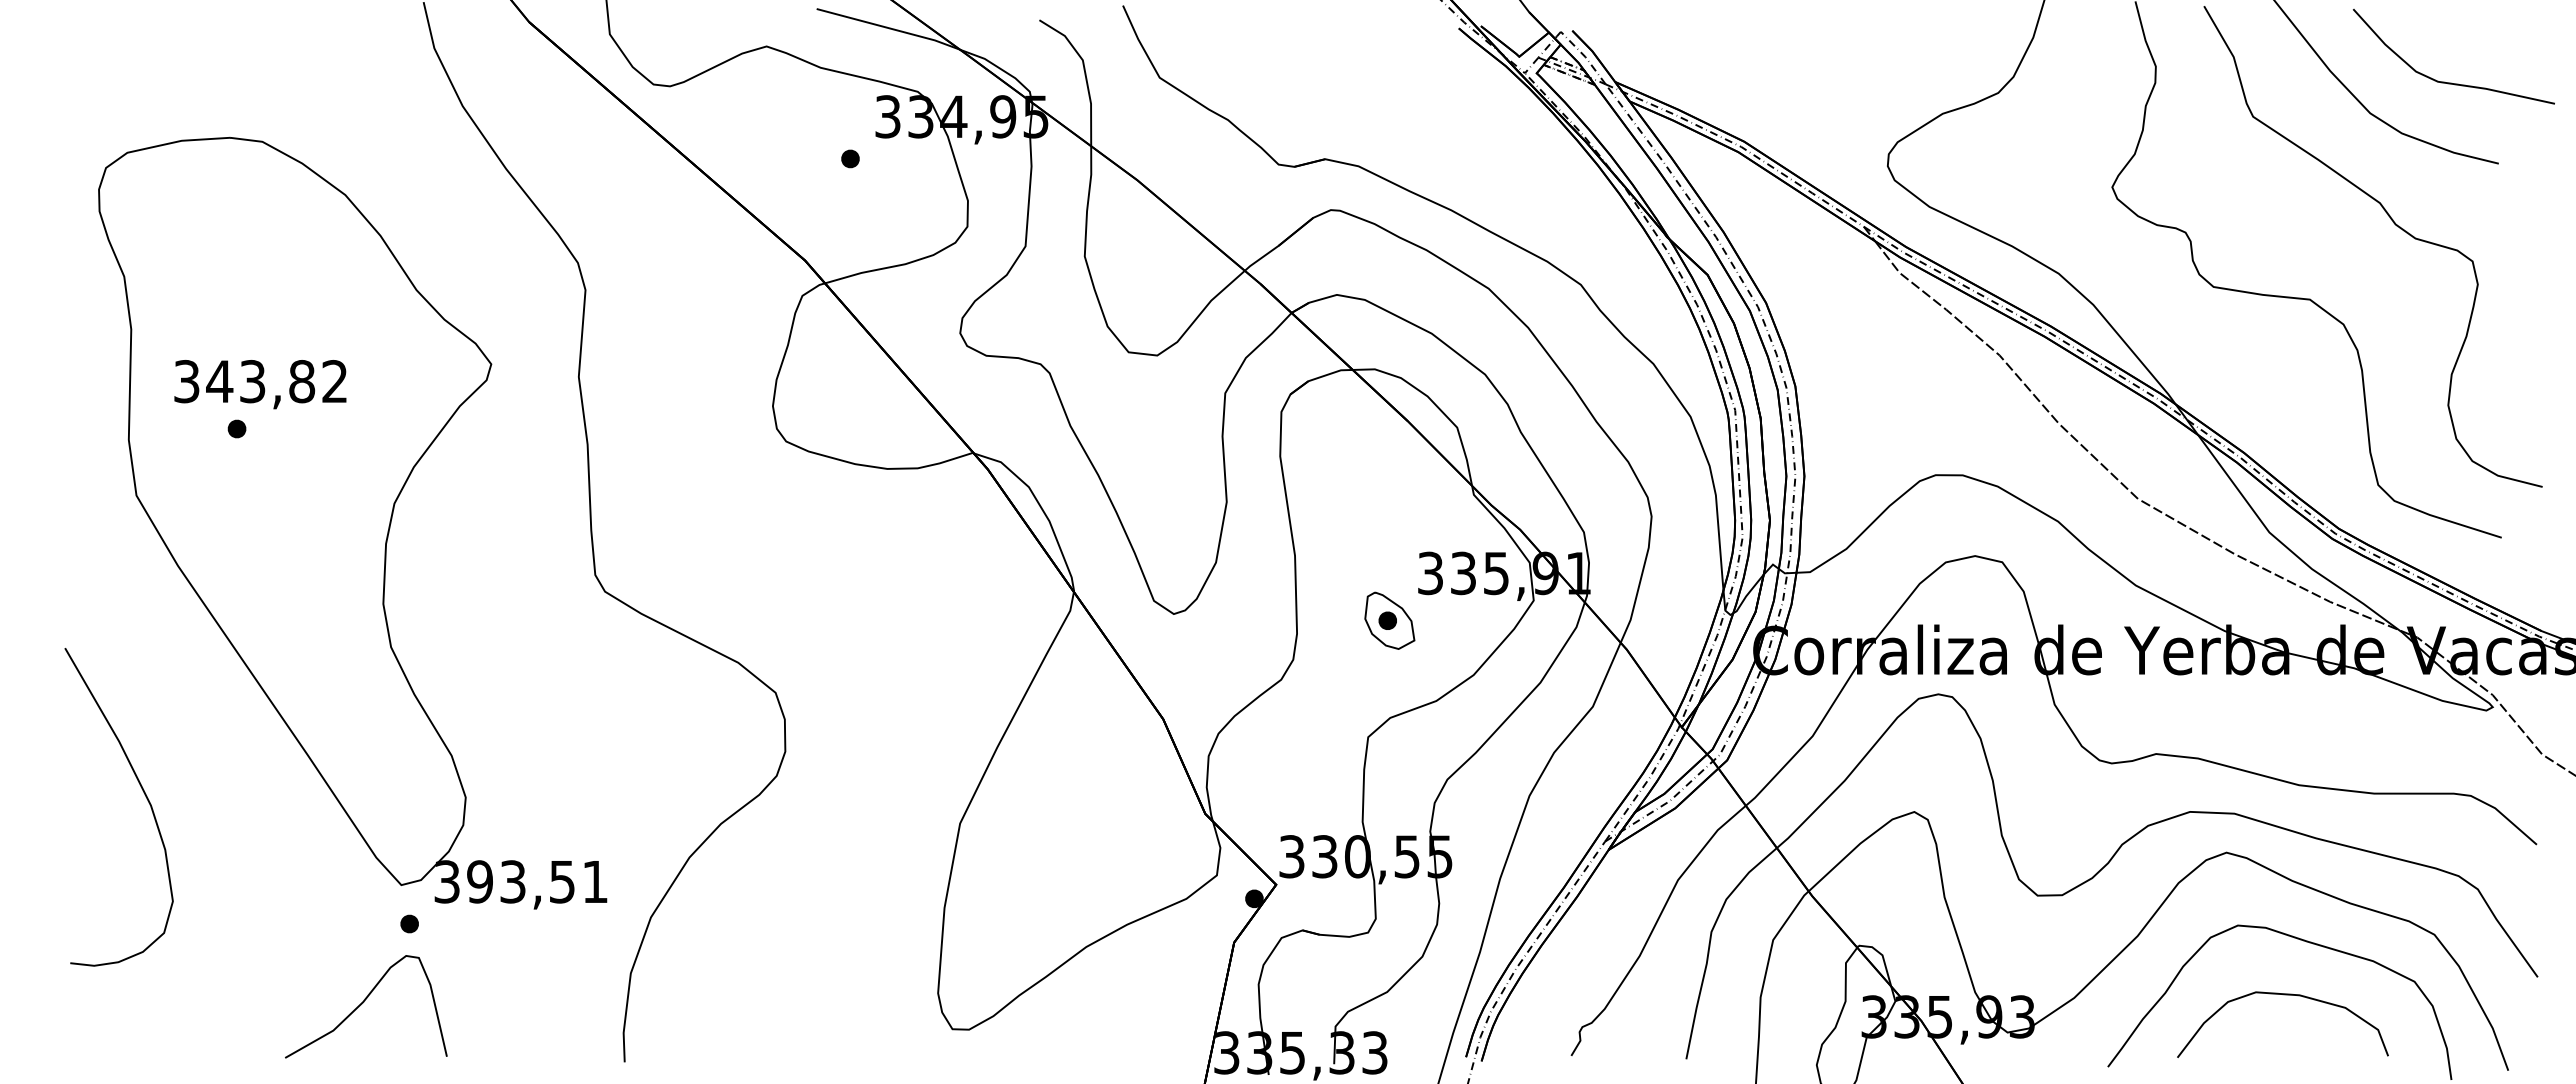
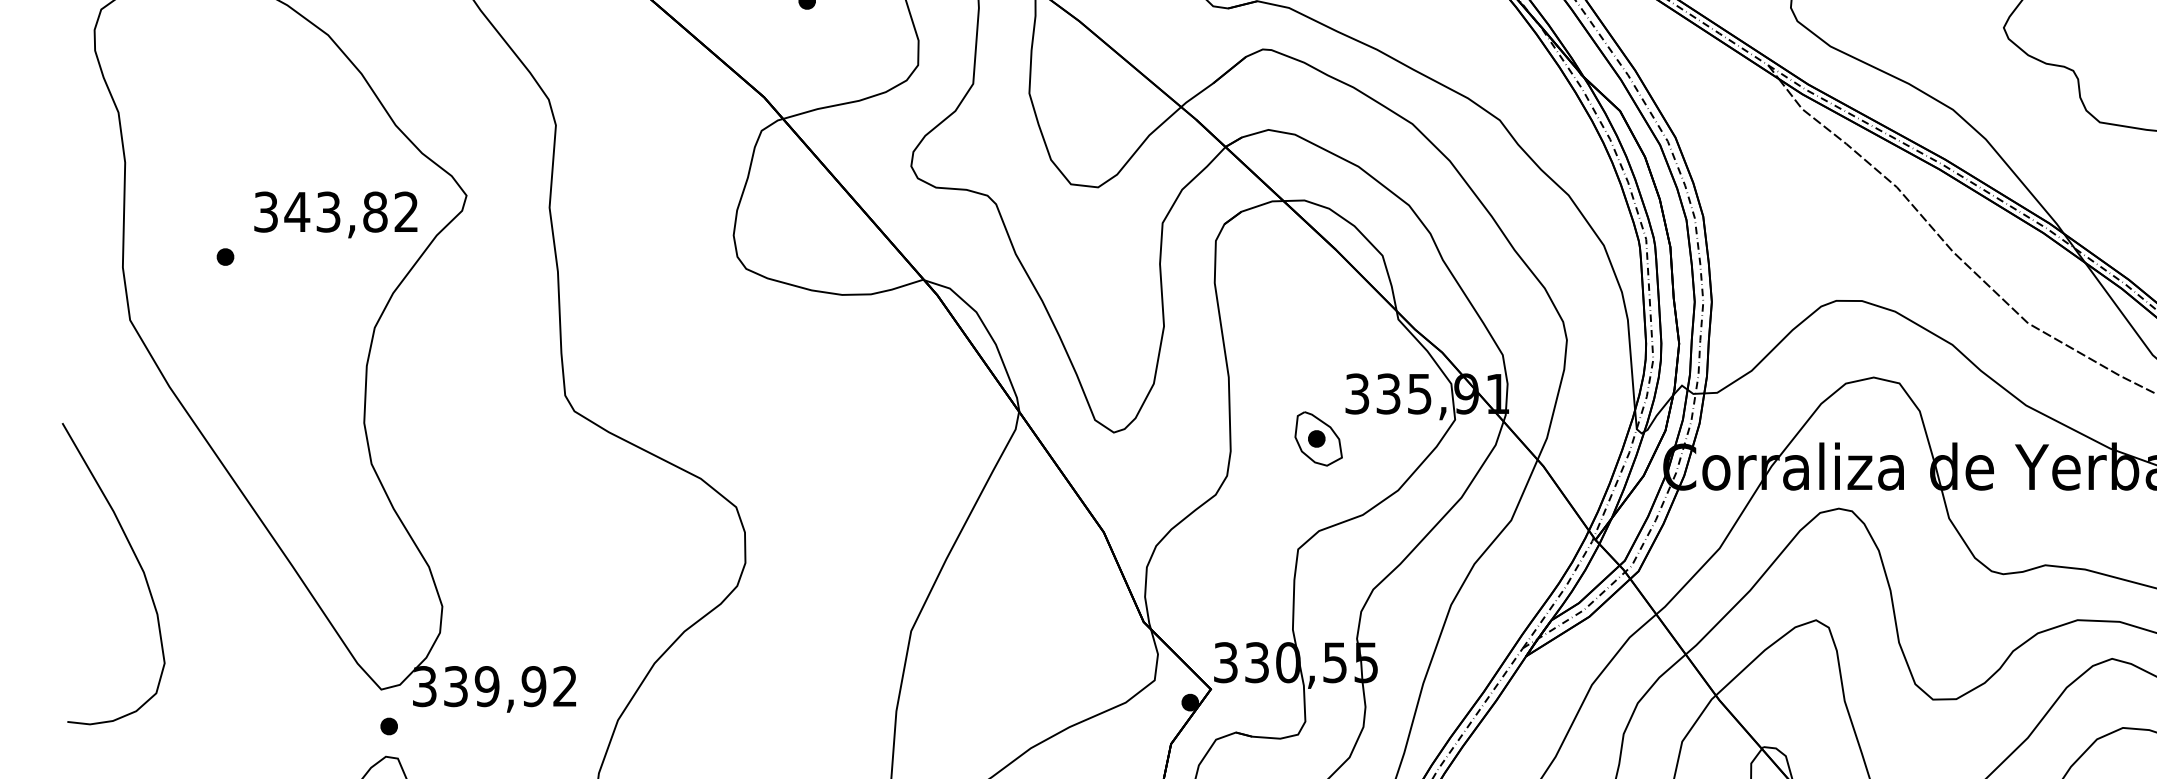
text: (260, 384) -> (335, 214), moved
curve: (144, 794) -> (137, 561), moved
text: (537, 881) -> (510, 686), 393,51 -> 339,92

